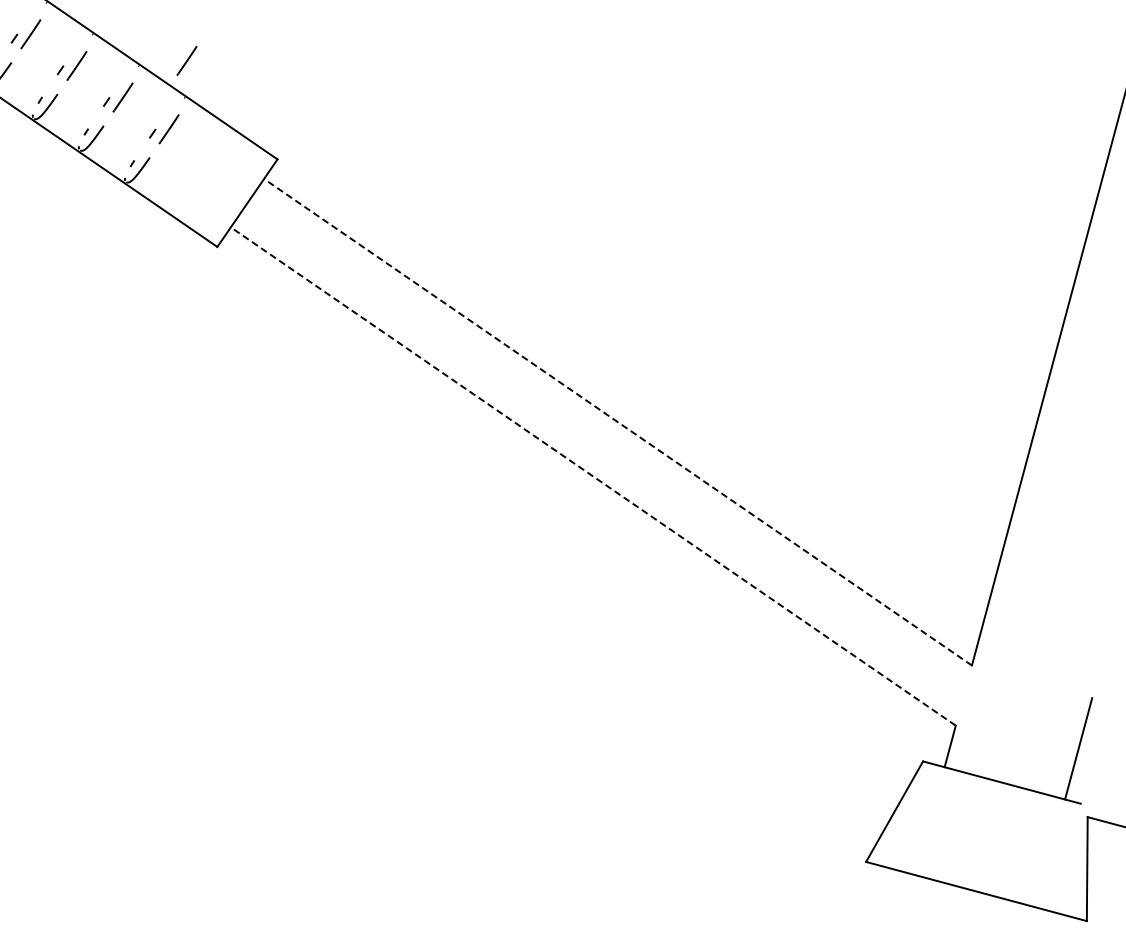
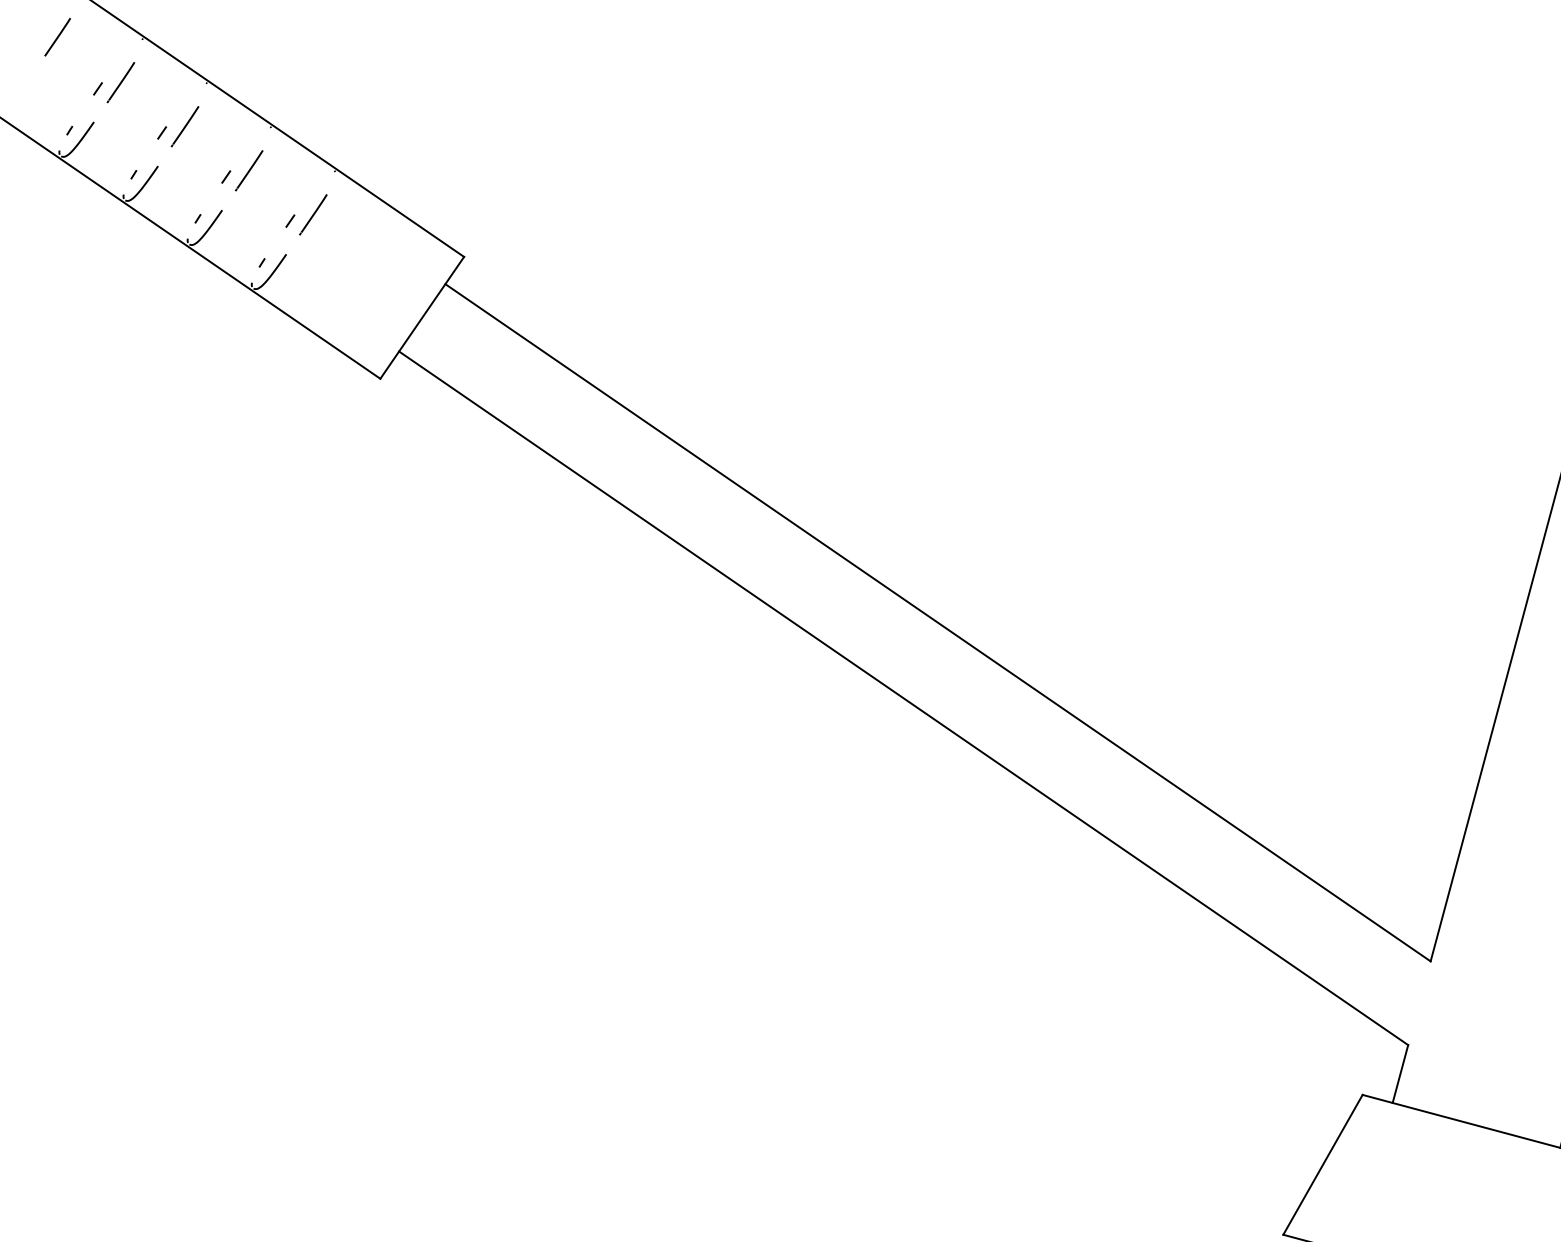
line: (186, 60) -> (337, 119), removed
line: (617, 421) -> (937, 621), dashed -> solid
line: (593, 476) -> (903, 698), dashed -> solid

